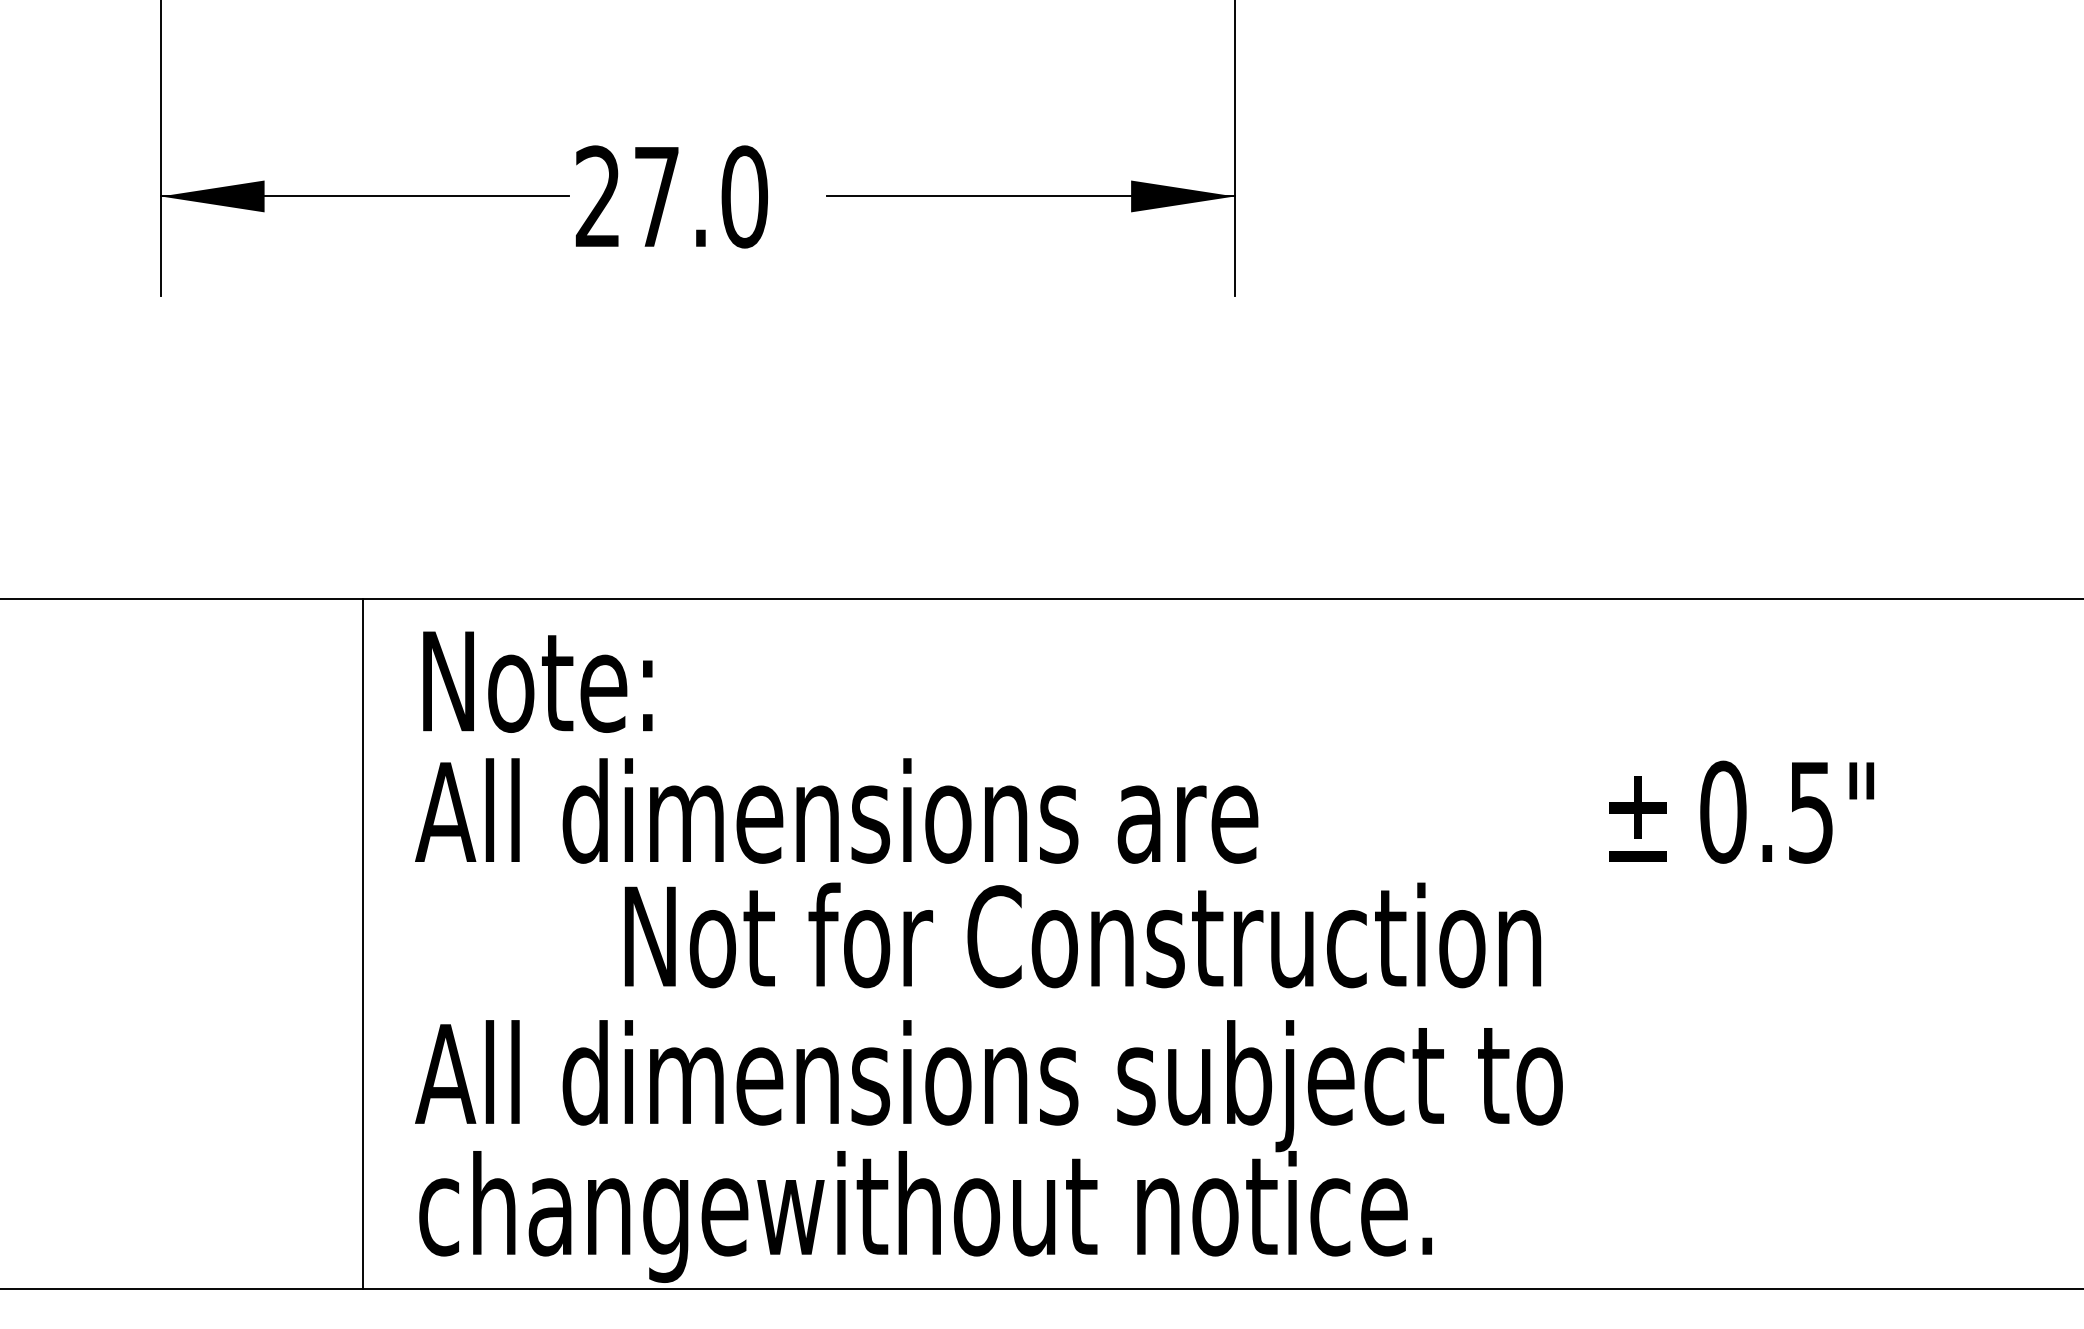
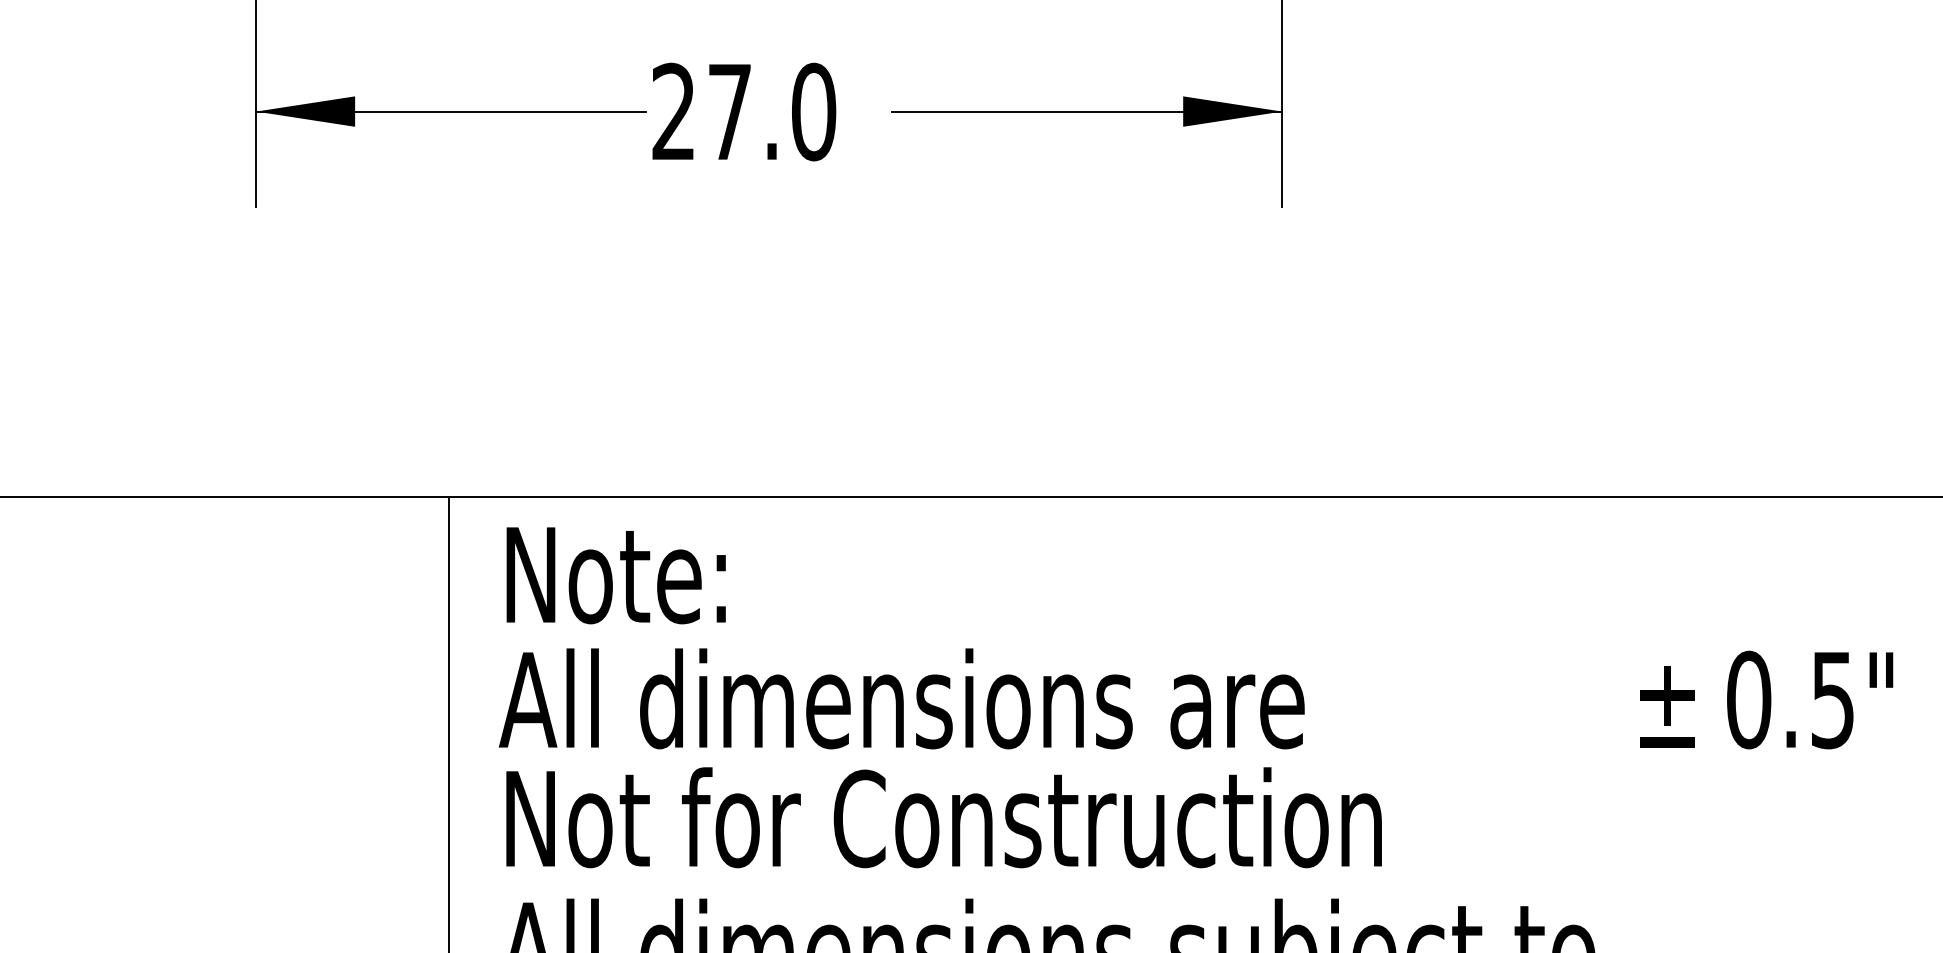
text: (1082, 935) -> (943, 817), moved

